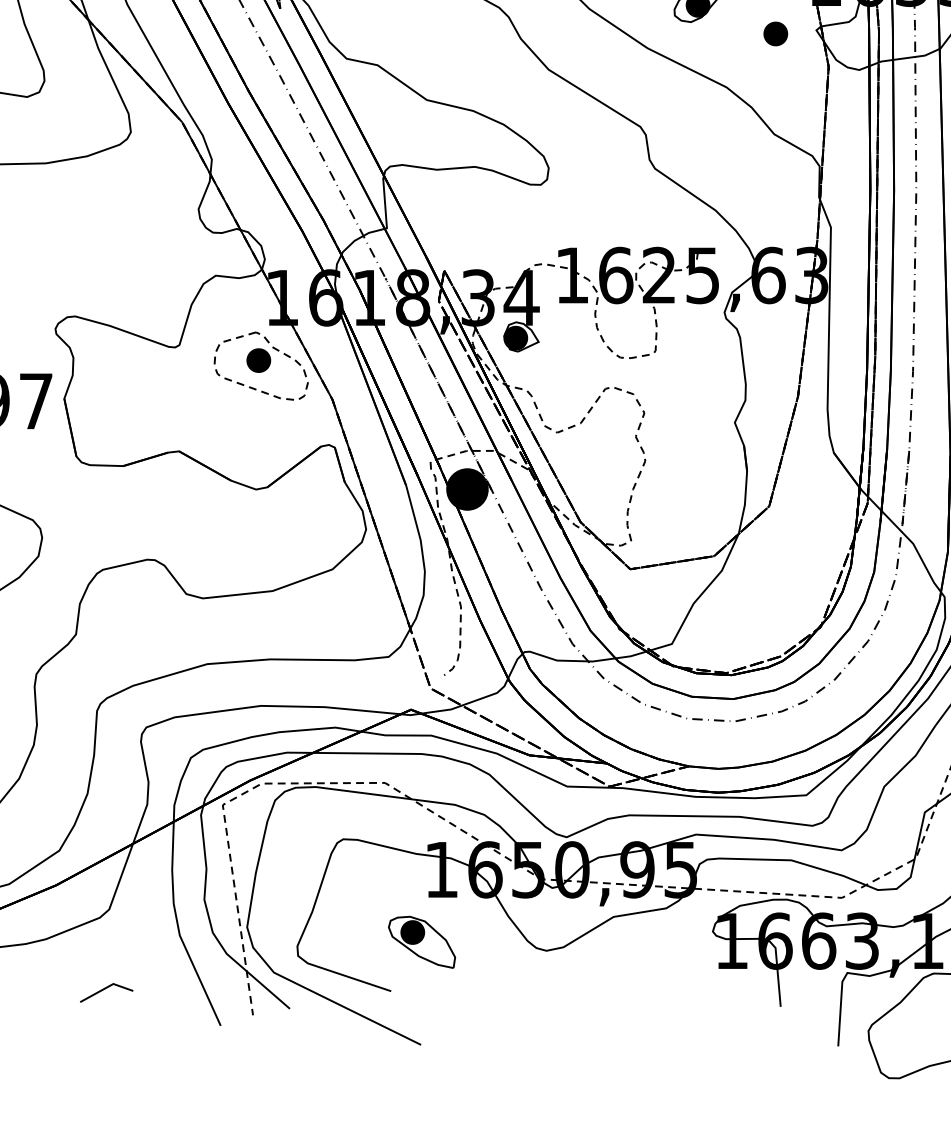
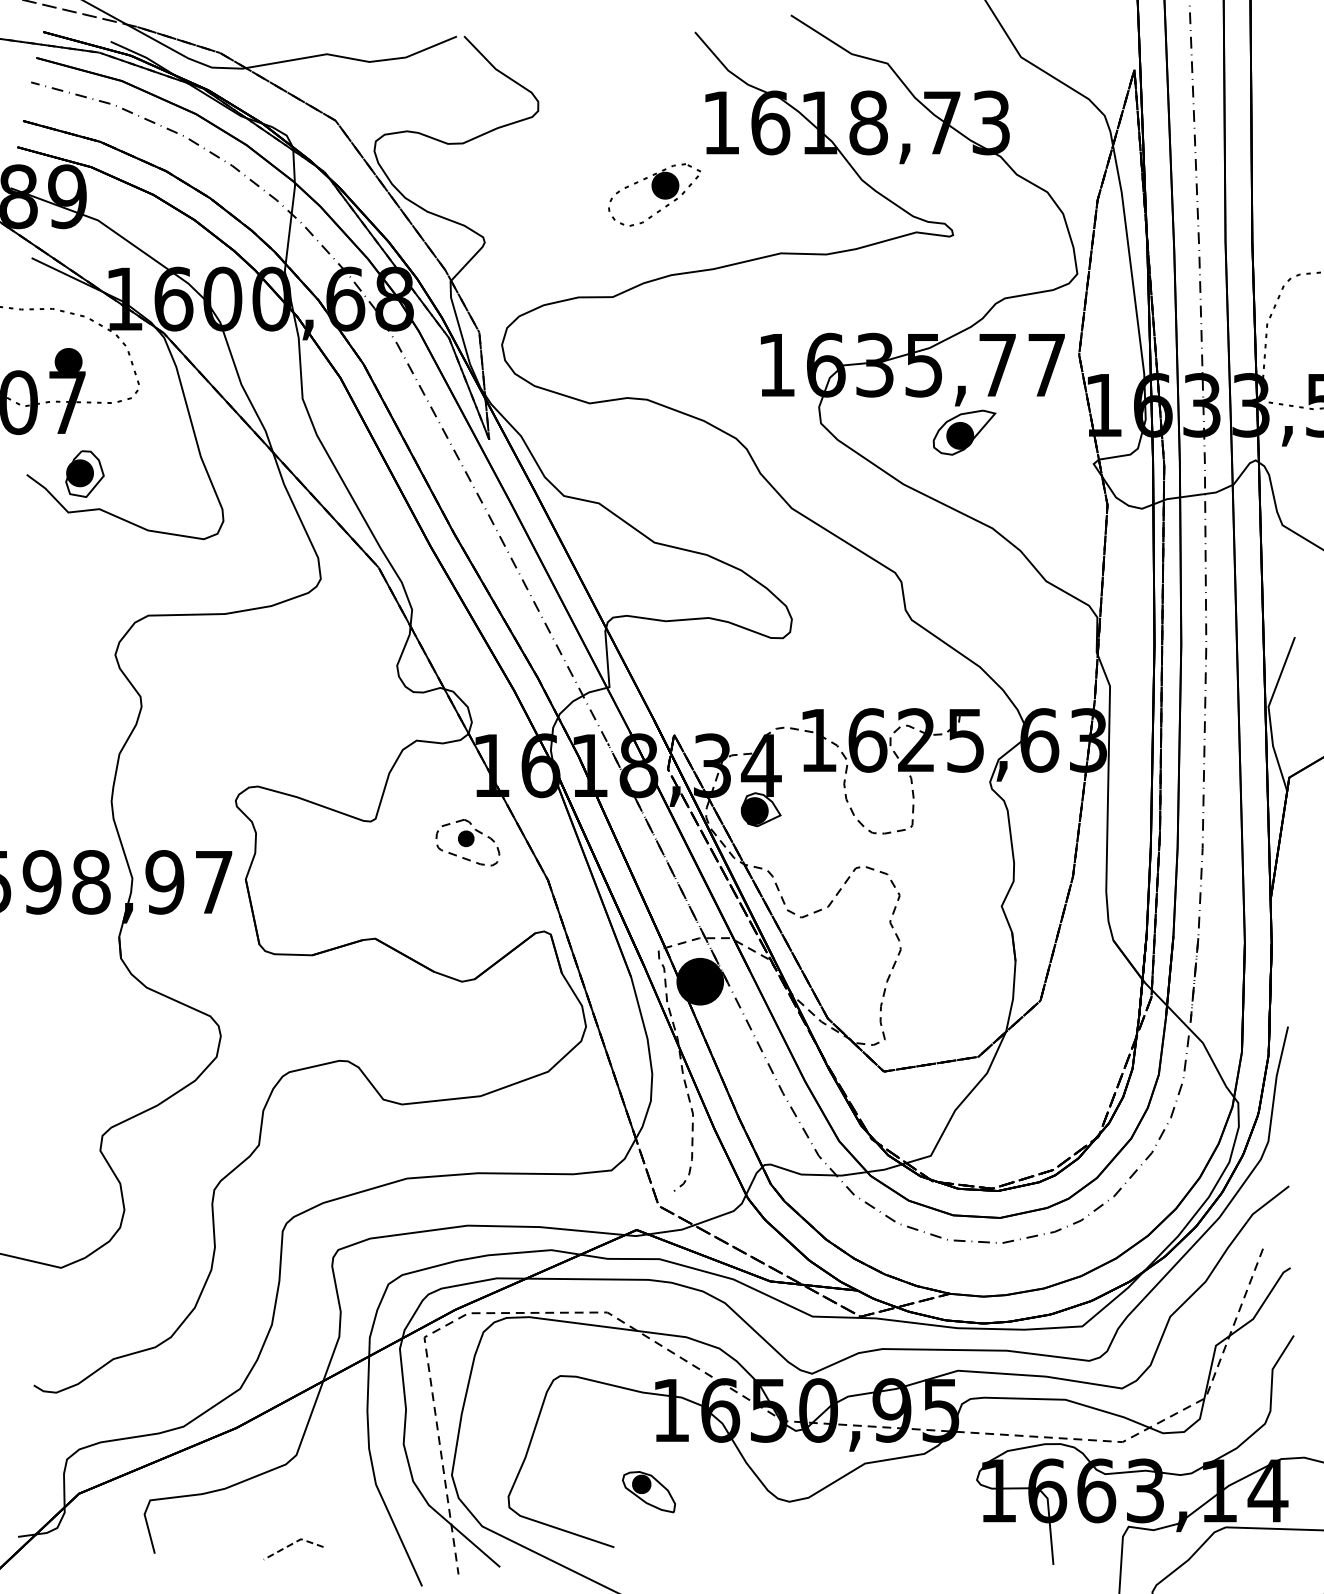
part: (775, 33) -> (1047, 467), removed
part: (260, 366) -> (467, 842), size x0.6
part: (421, 941) -> (648, 1491), size x0.7
line: (106, 987) -> (293, 1543), solid -> dashed

